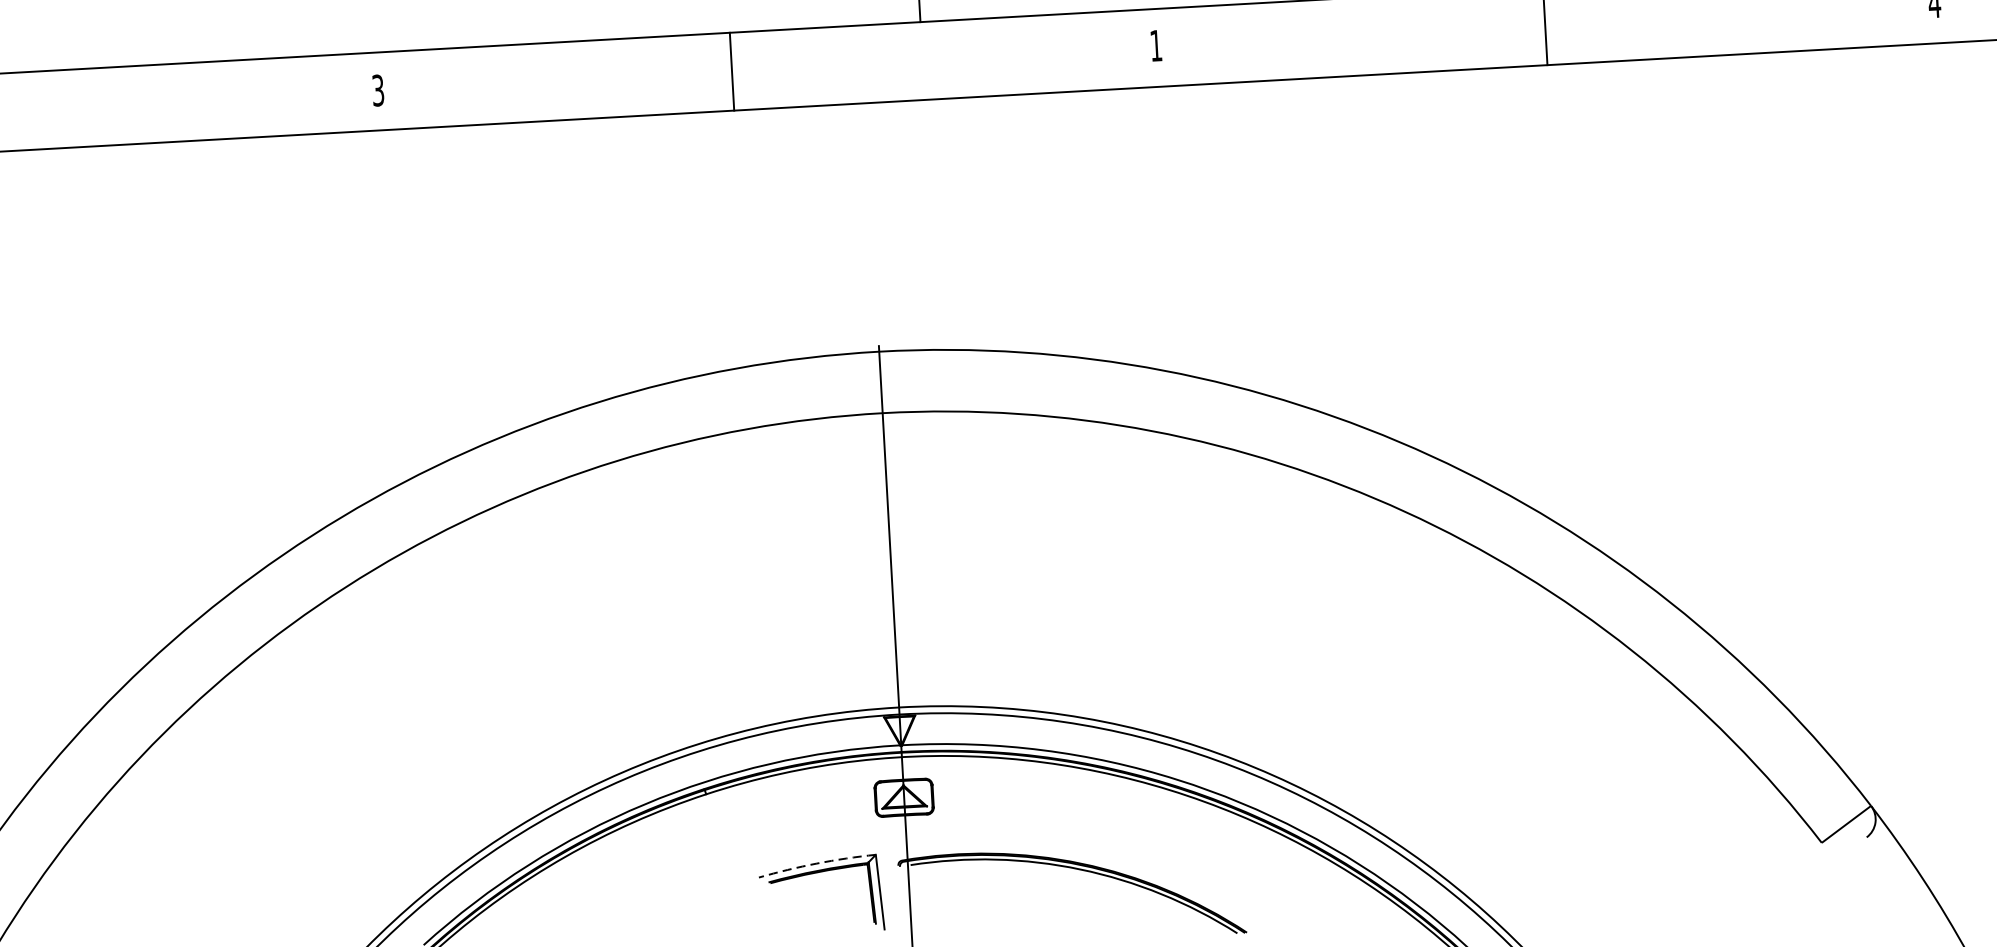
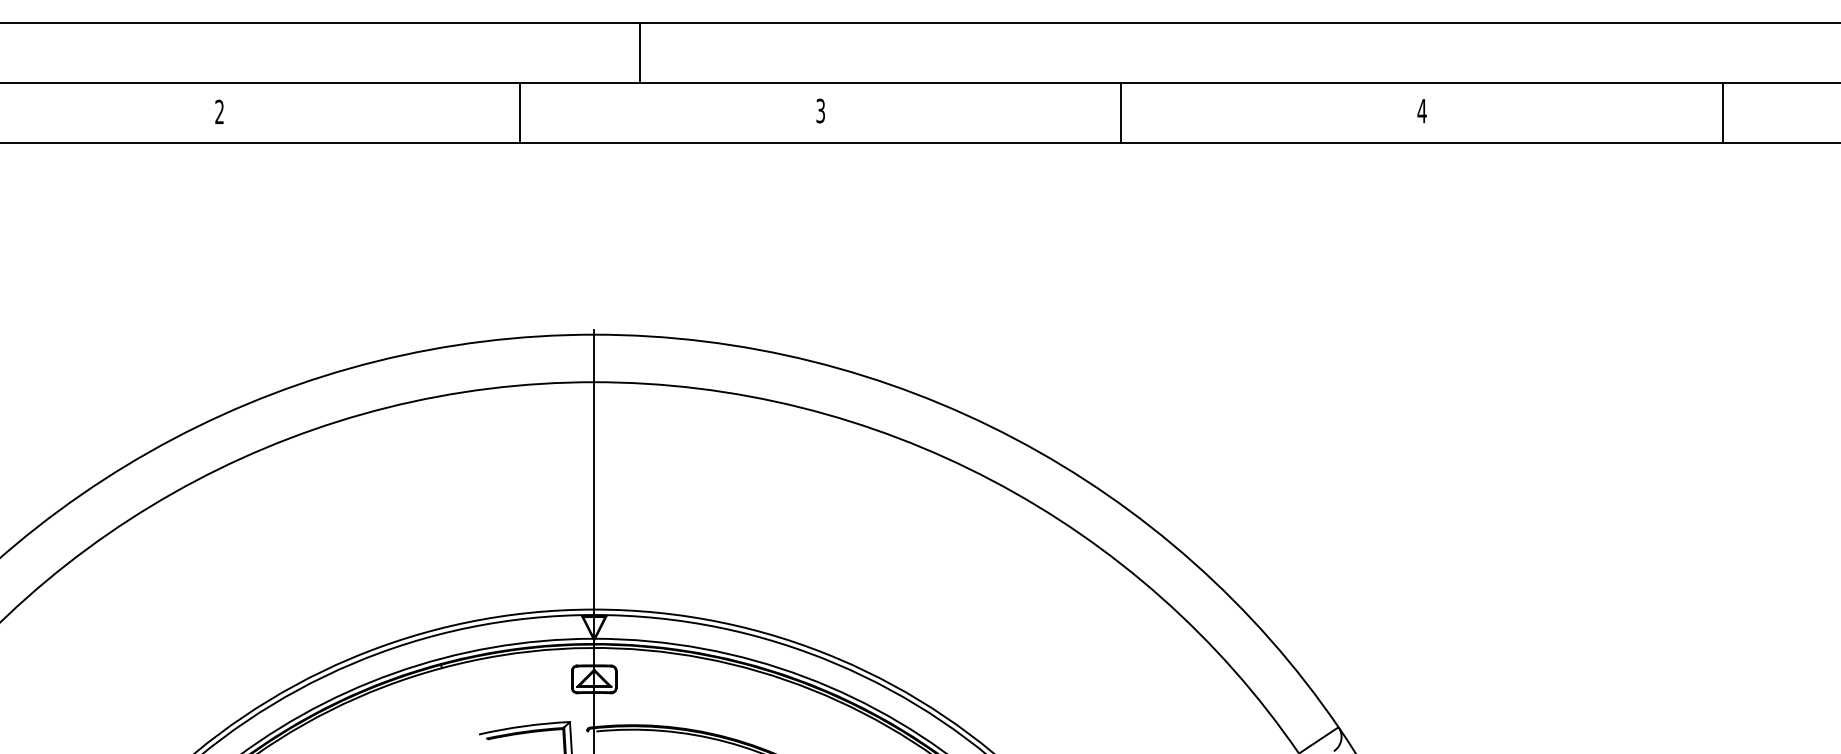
text: (1155, 45) -> (820, 110), 1 -> 3
line: (731, 71) -> (519, 112), moved
text: (378, 91) -> (219, 112), 3 -> 2
arc: (817, 863) -> (524, 726), dashed -> solid

